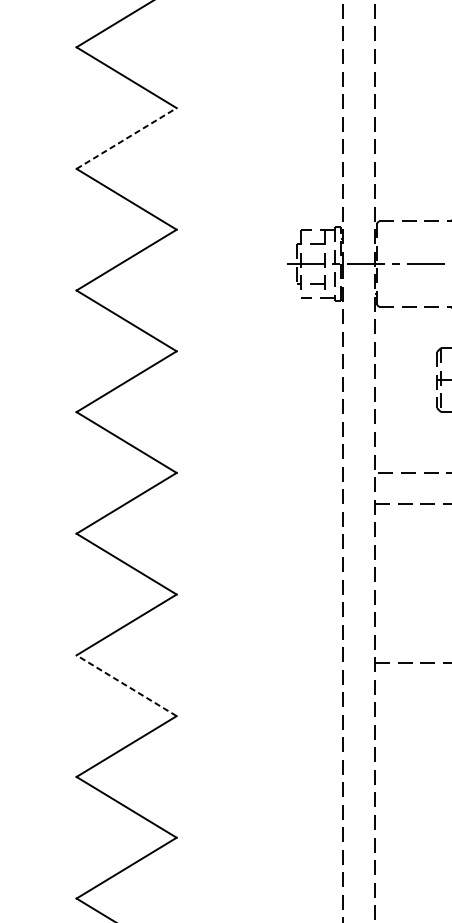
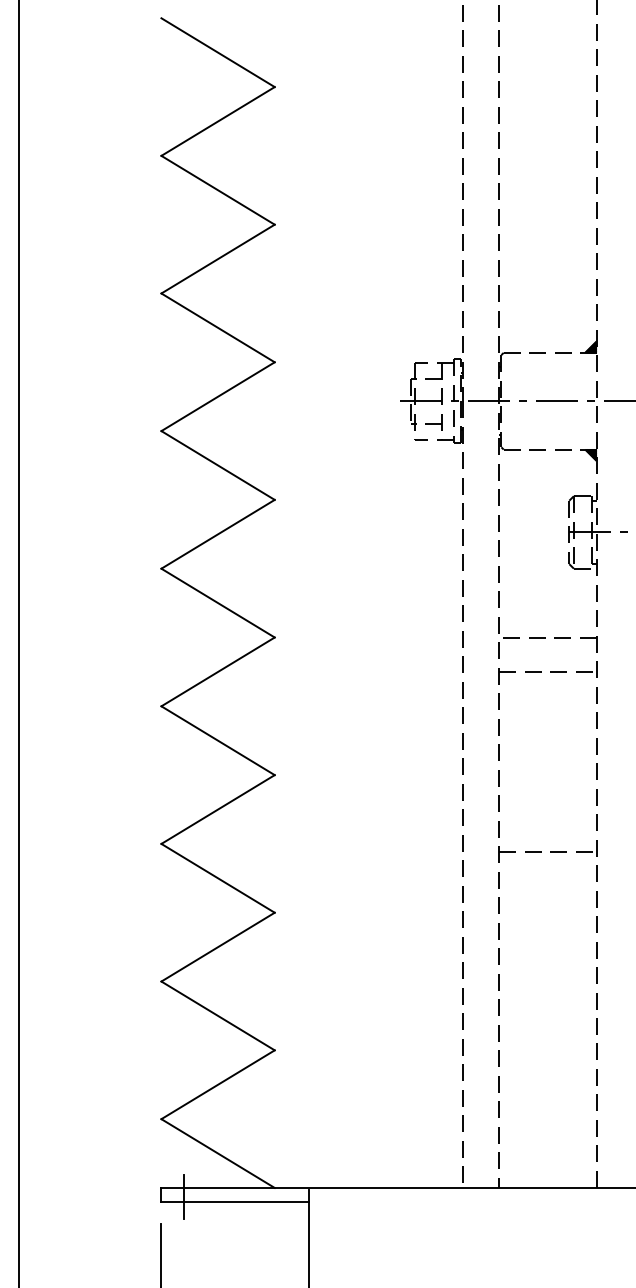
line: (126, 137) -> (218, 258), dashed -> solid
line: (126, 685) -> (217, 878), dashed -> solid

